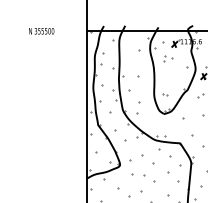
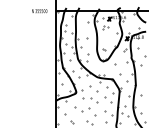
text: (41, 31) -> (39, 11), moved

